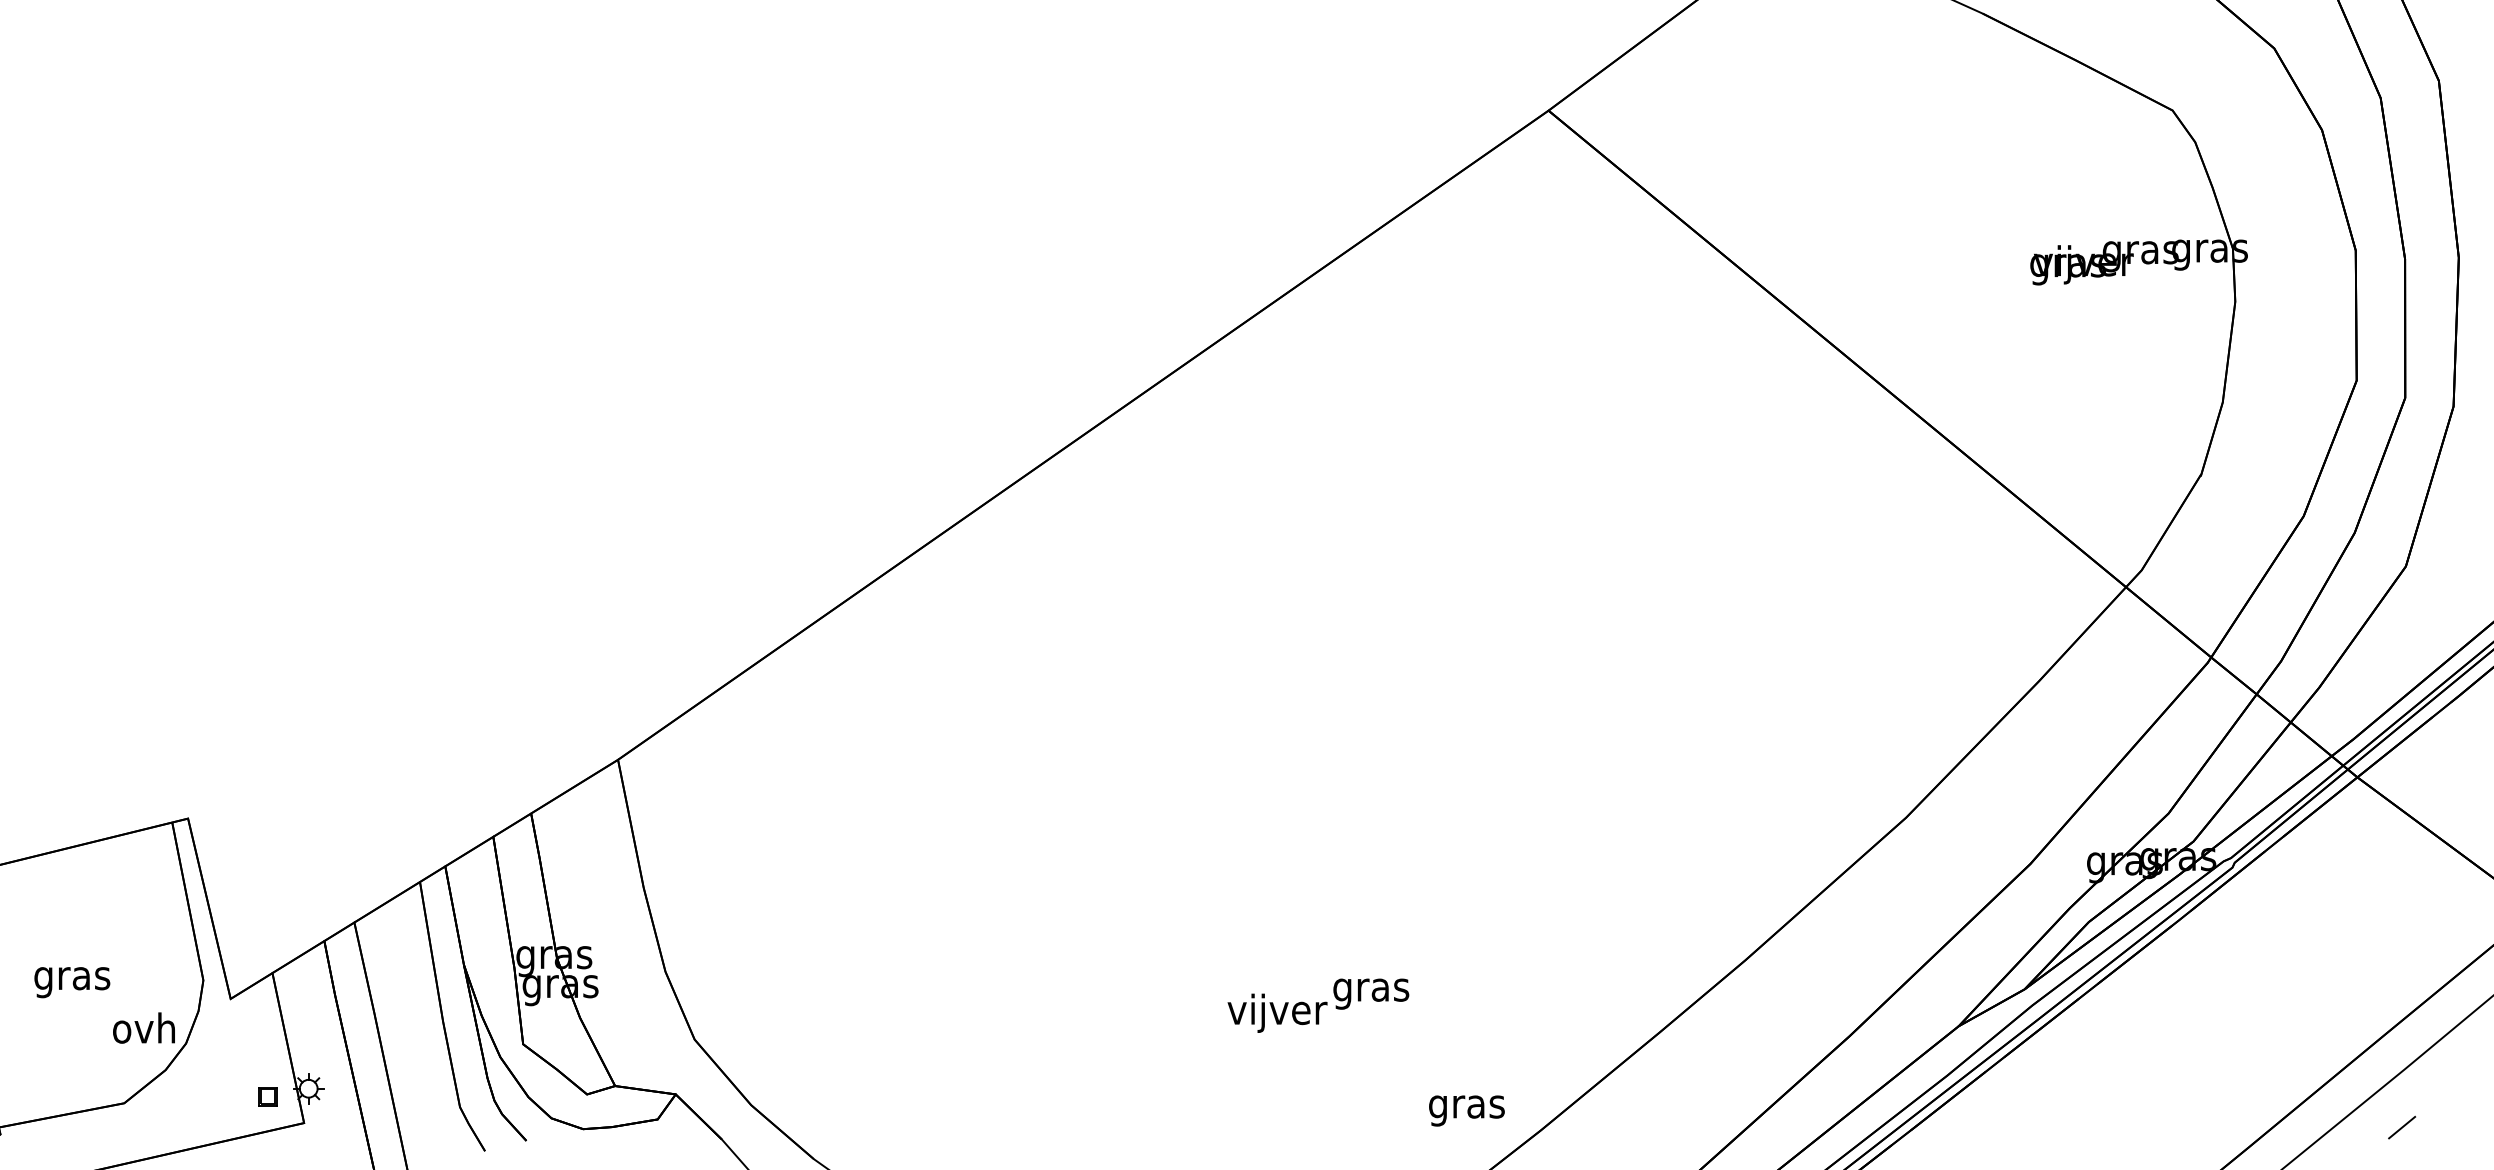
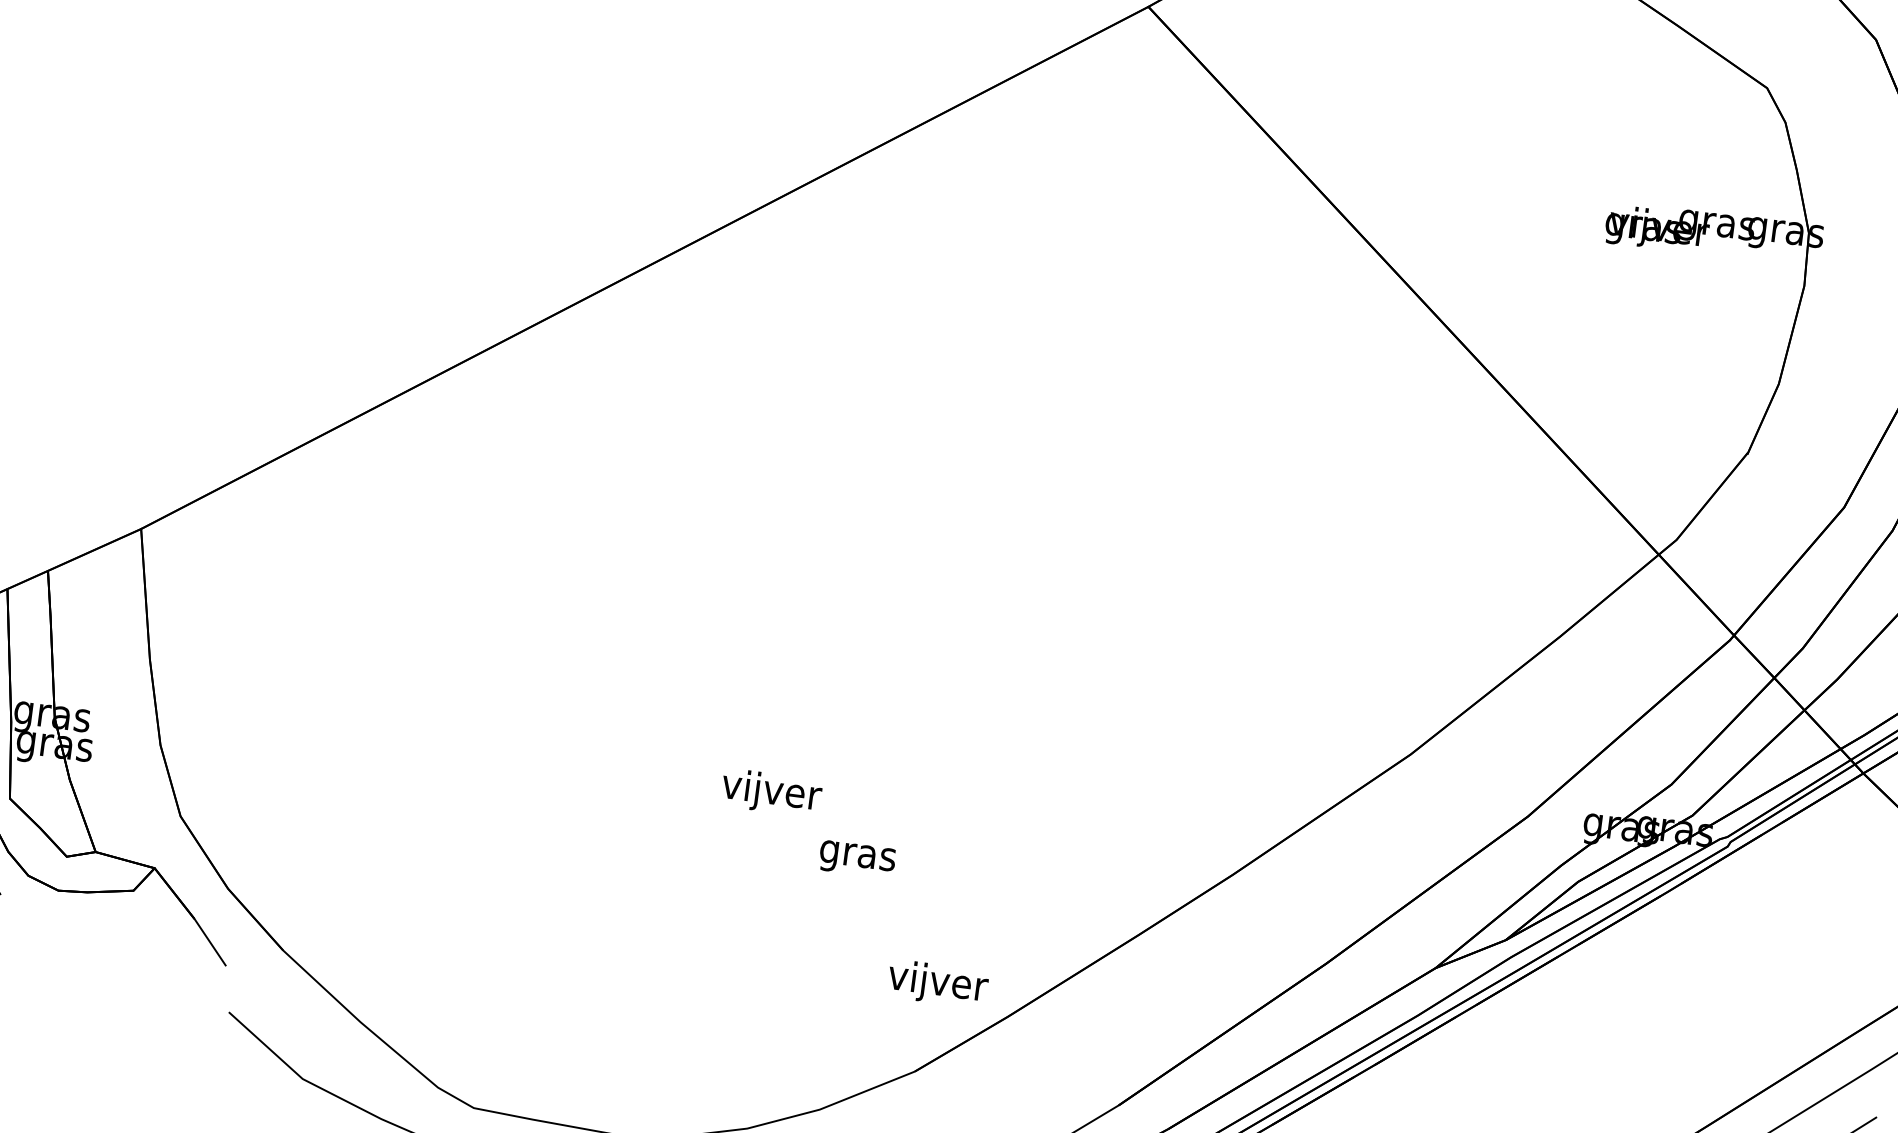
text: (1277, 1012) -> (771, 792), moved
text: (1467, 1106) -> (938, 983), gras -> vijver

